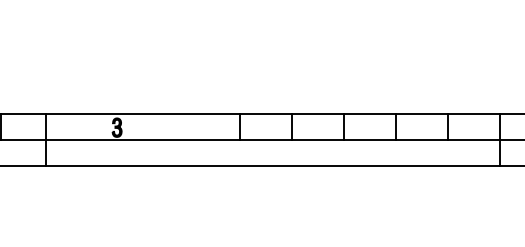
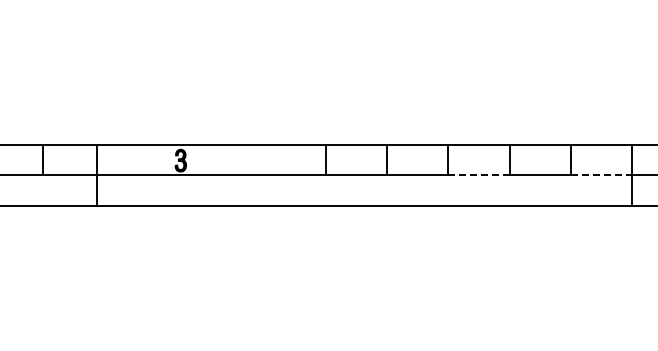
line: (370, 140) -> (479, 175), solid -> dashed
line: (473, 140) -> (601, 175), solid -> dashed

